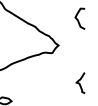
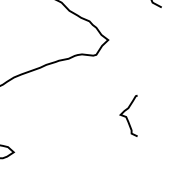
curve: (79, 82) -> (126, 114), moved

